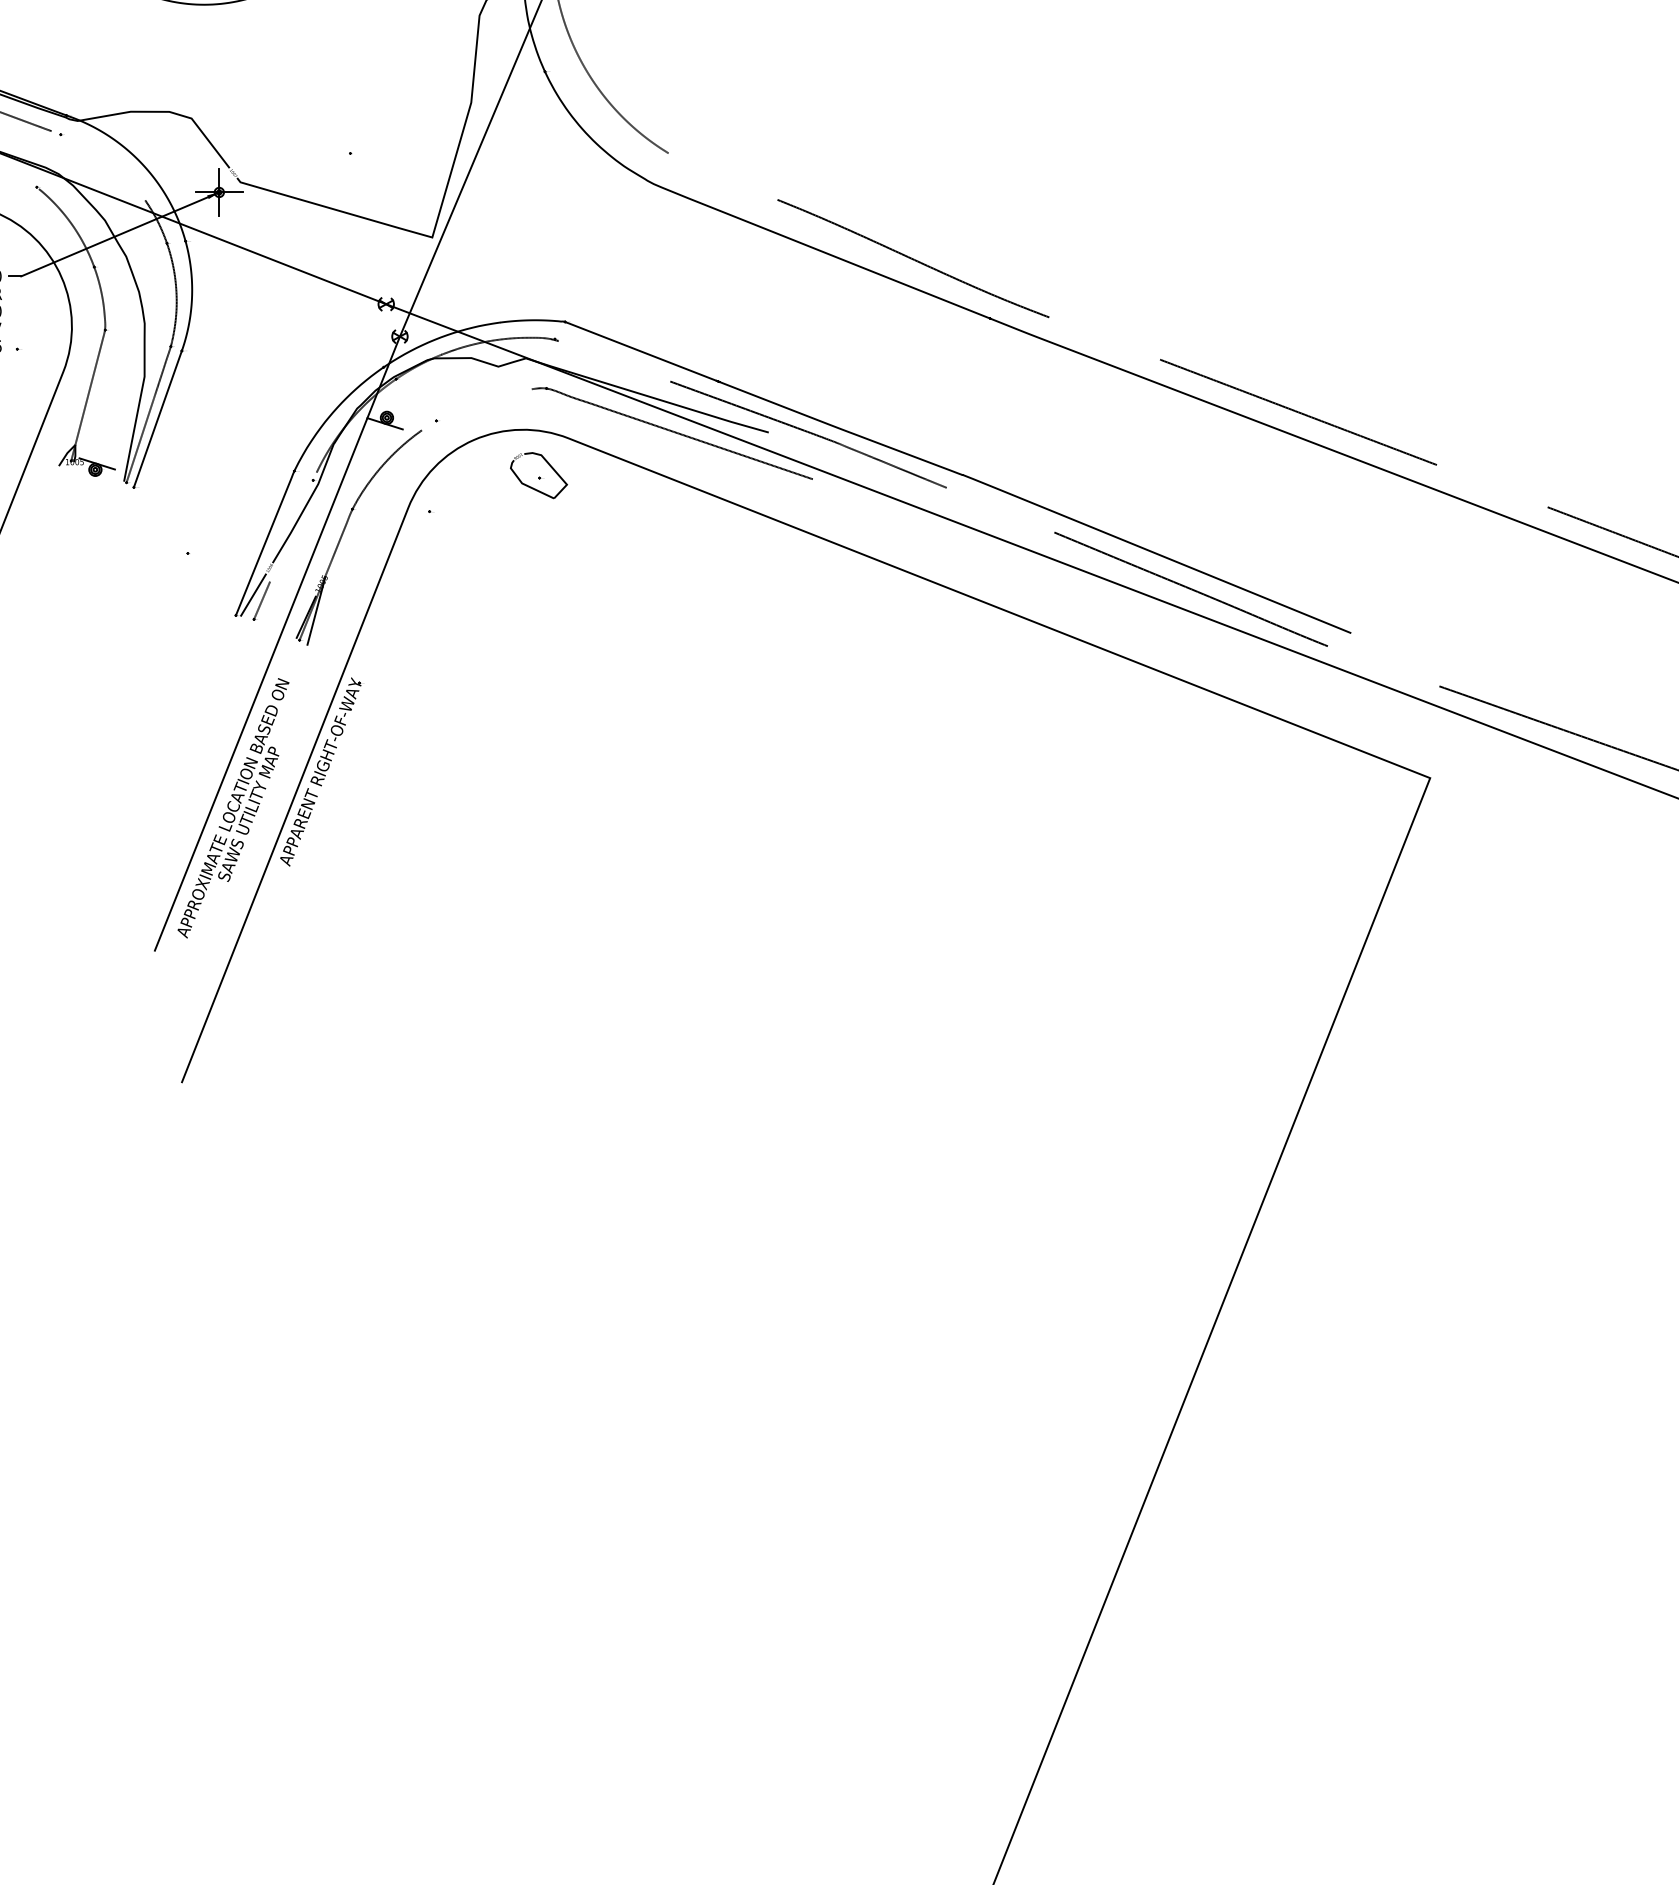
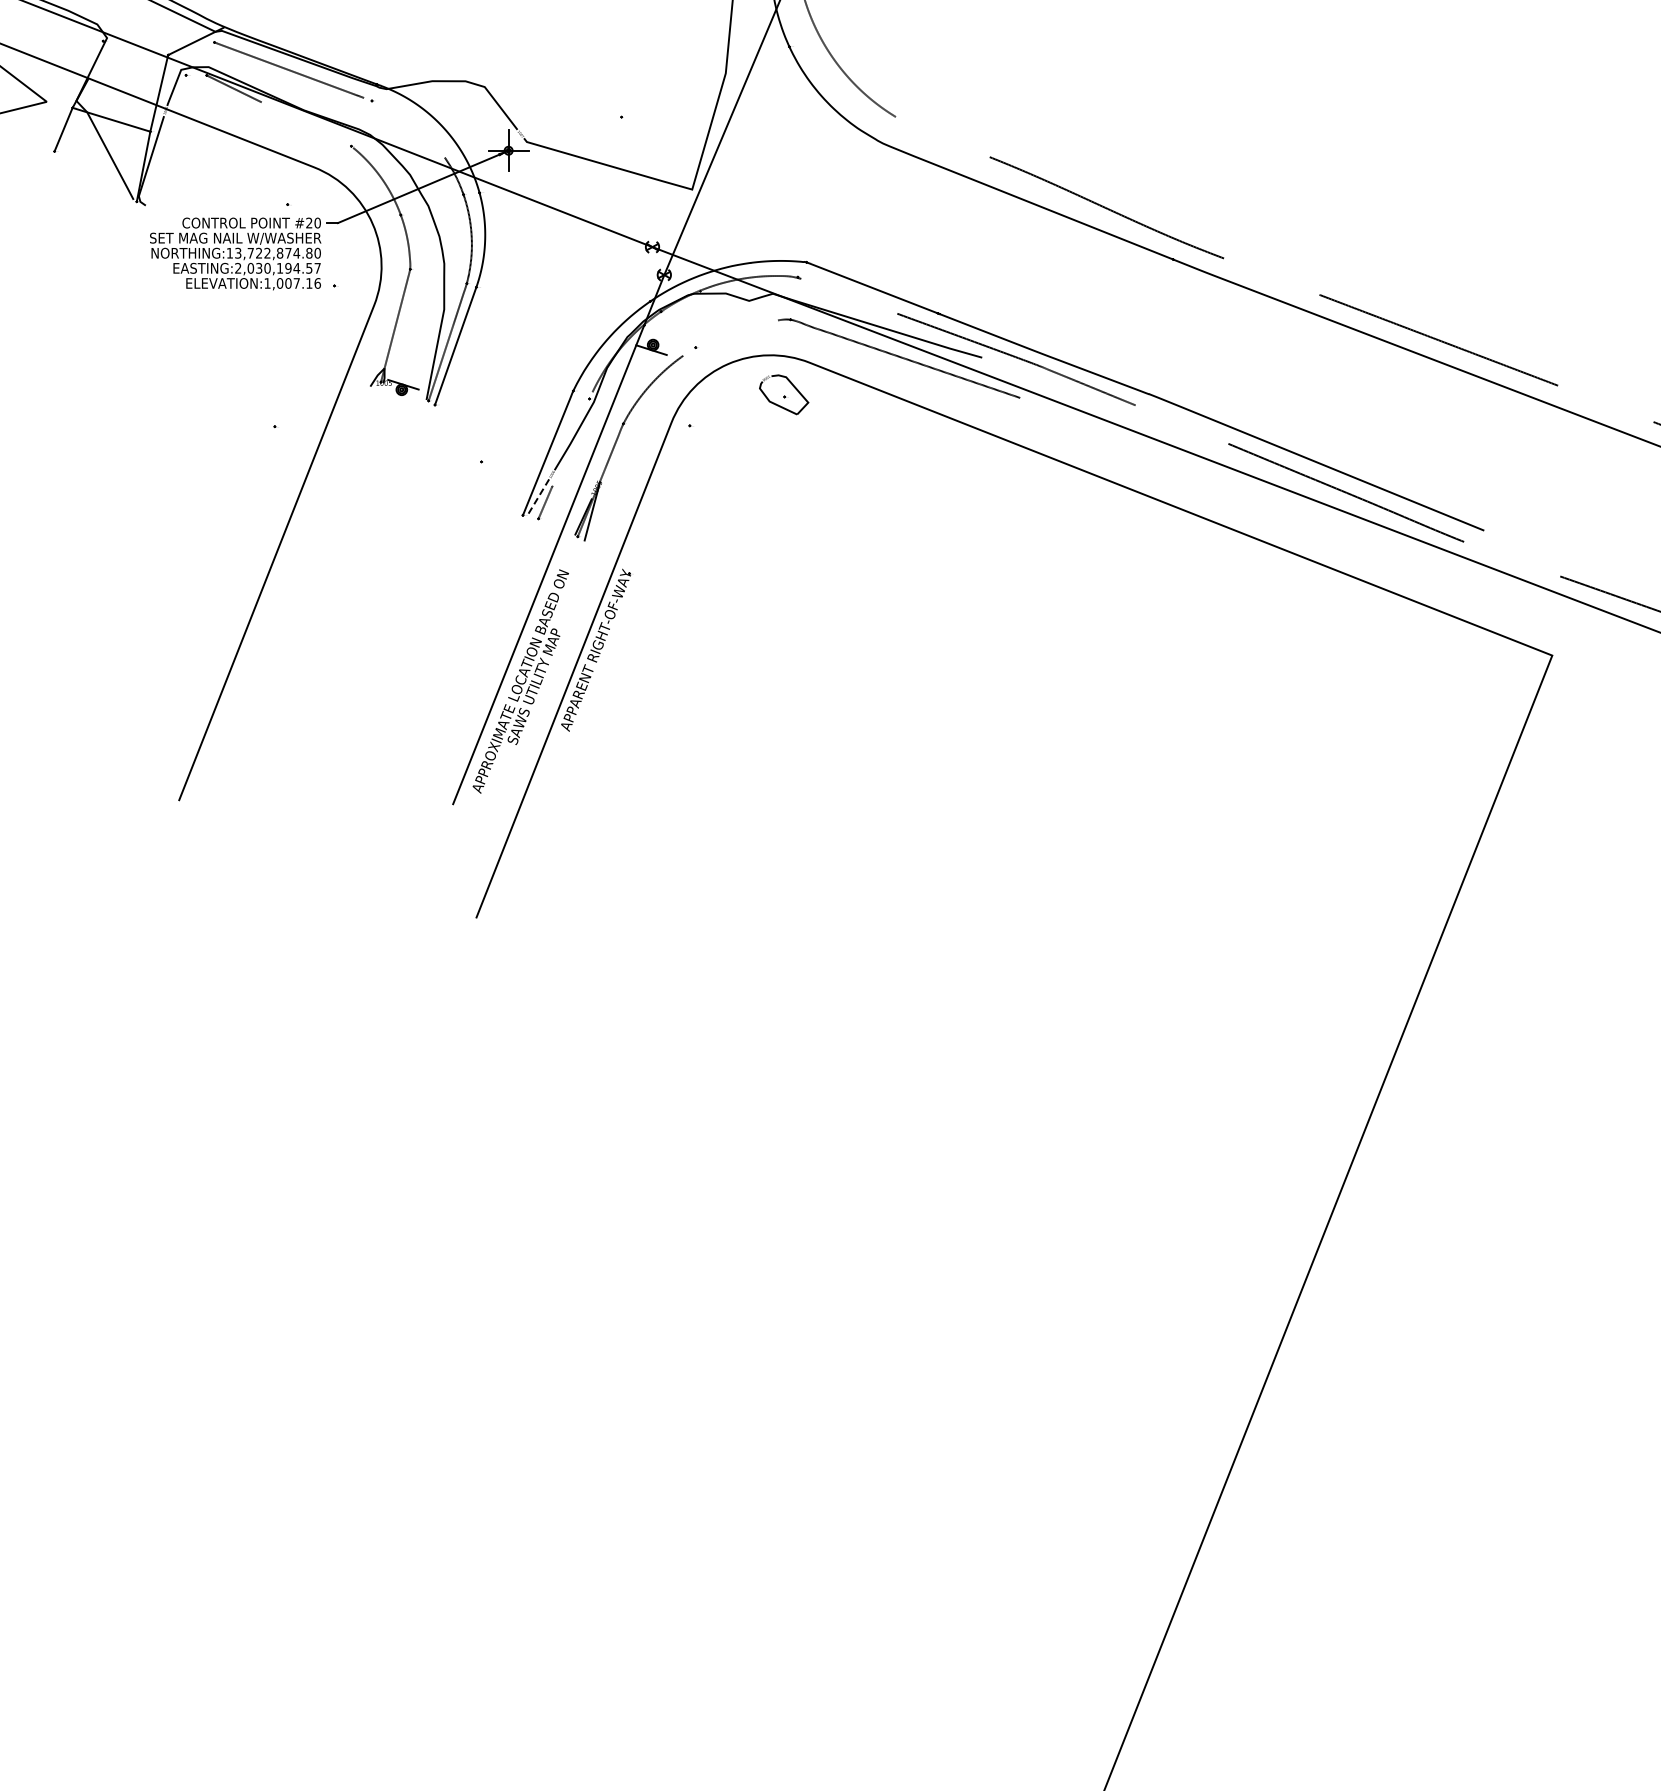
line: (253, 594) -> (538, 497), solid -> dashed

